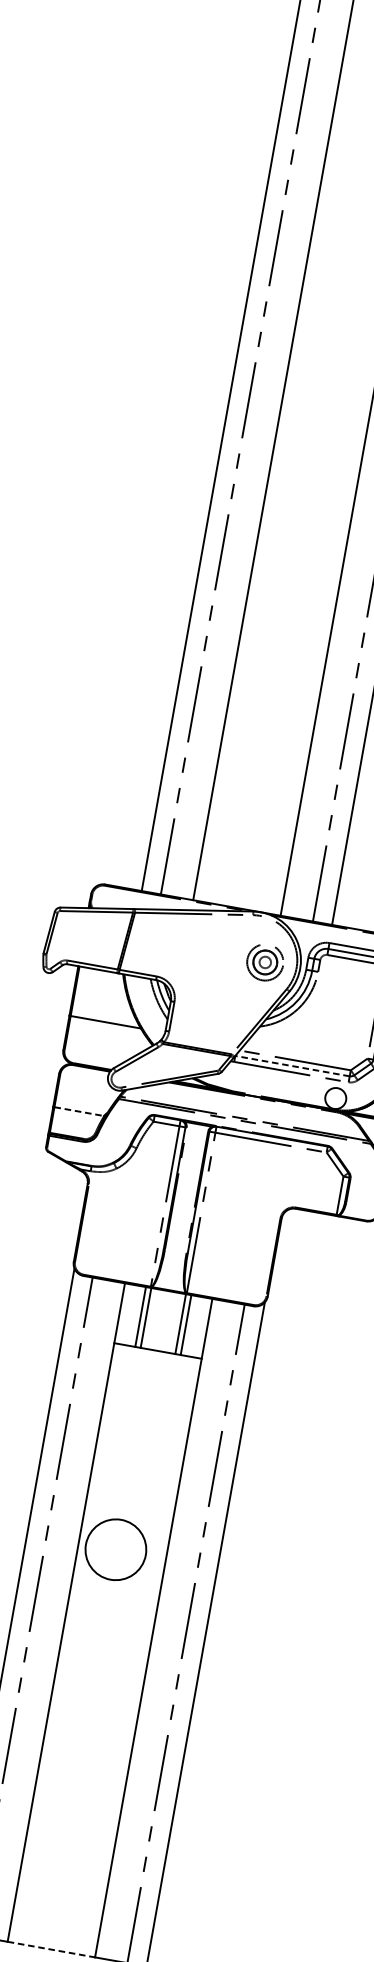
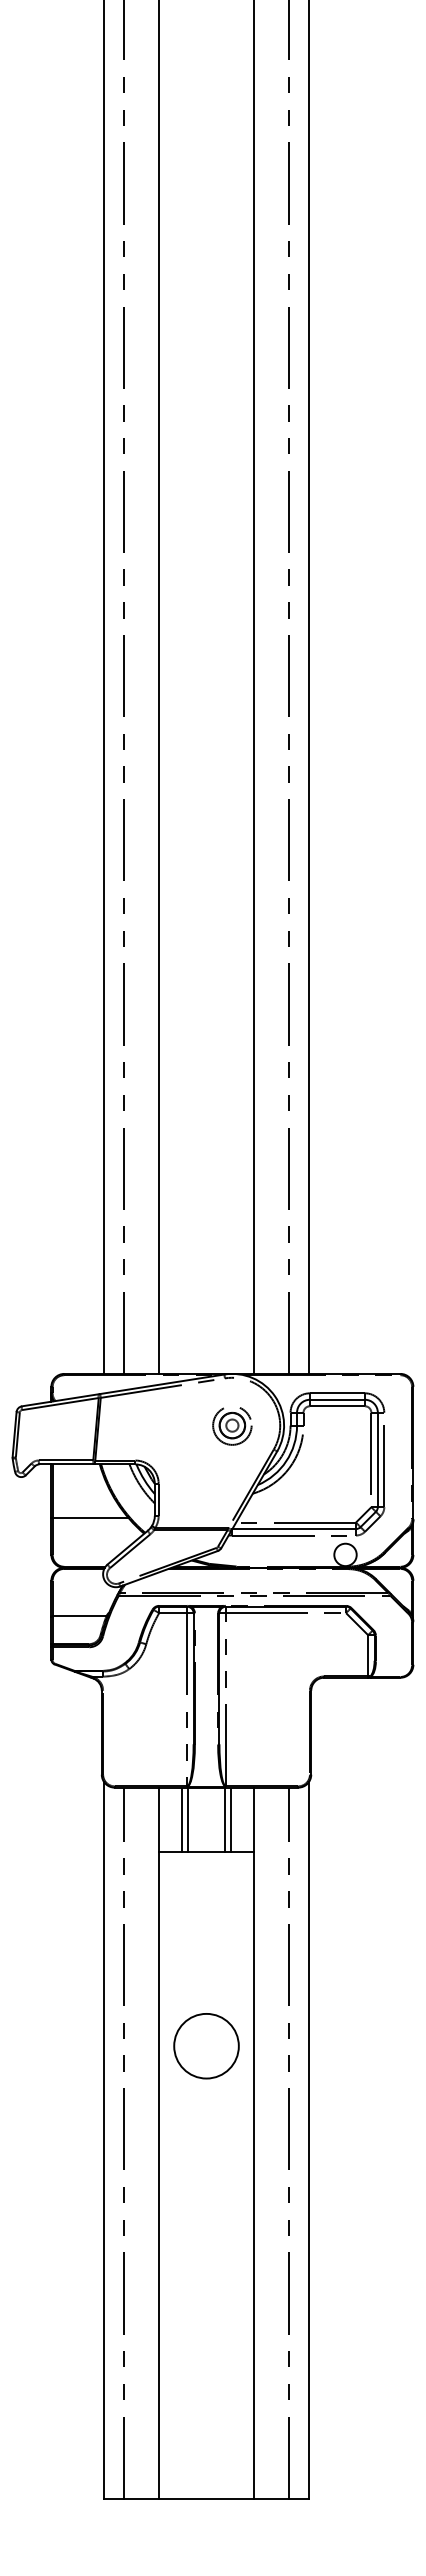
part: (265, 963) -> (232, 1426), moved
line: (292, 1066) -> (294, 1529), dashed -> solid
line: (79, 1111) -> (79, 1616), dashed -> solid
circle: (115, 1550) -> (206, 2046), moved
line: (52, 1949) -> (207, 2498), dashed -> solid

